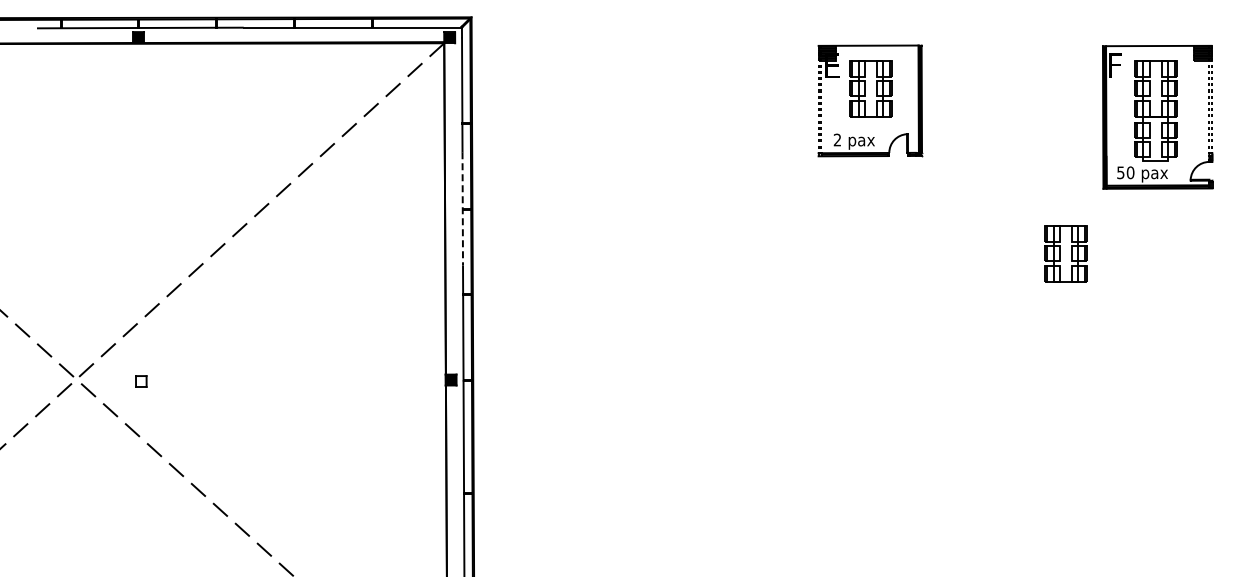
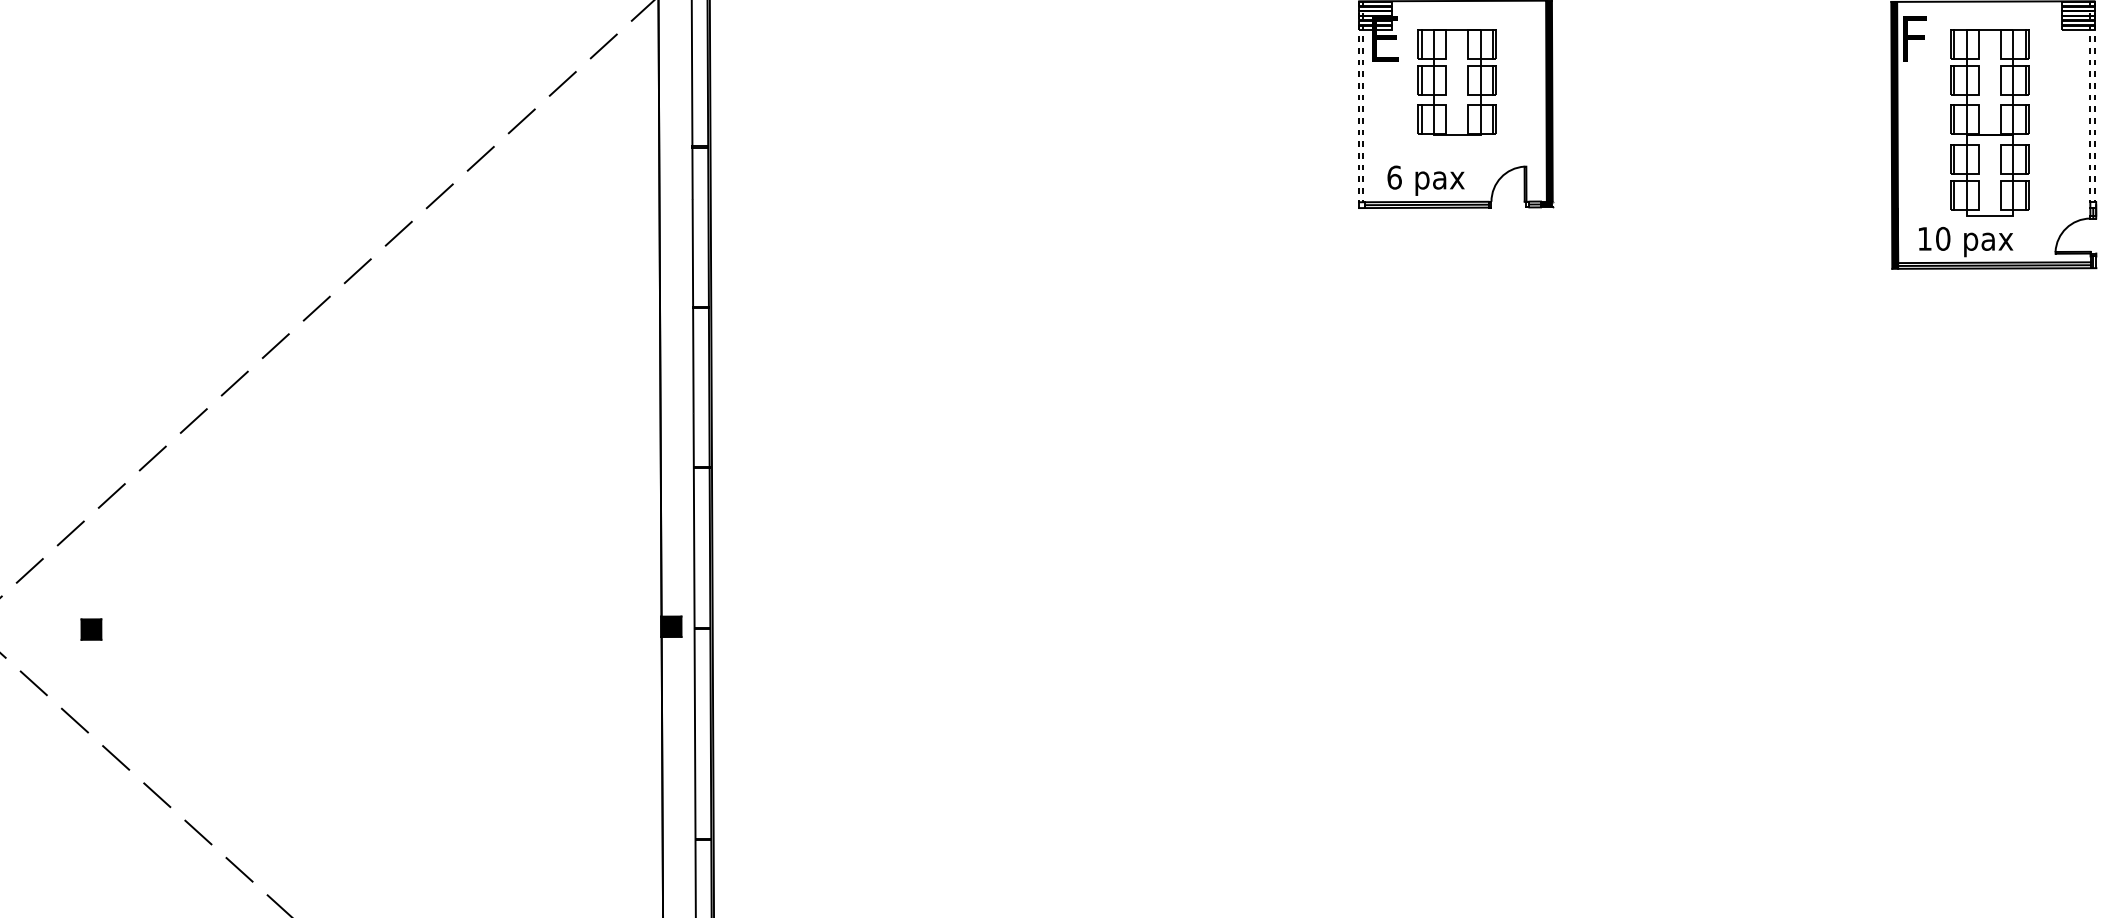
text: (837, 139) -> (1394, 176), 2 -> 6
text: (1120, 172) -> (1924, 238), 50 -> 10
line: (462, 208) -> (692, 305), dashed -> solid
part: (1065, 253) -> (1821, 389), removed
fill: (141, 381) -> (91, 629), added

